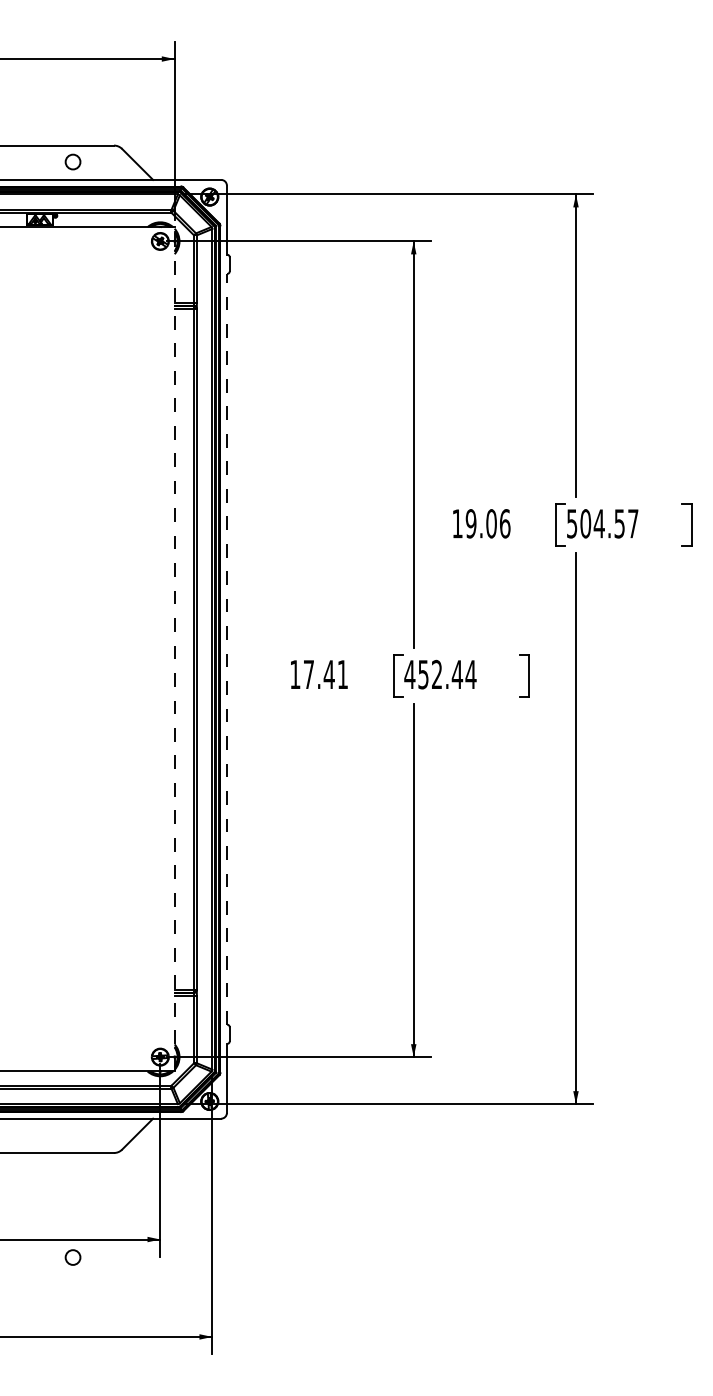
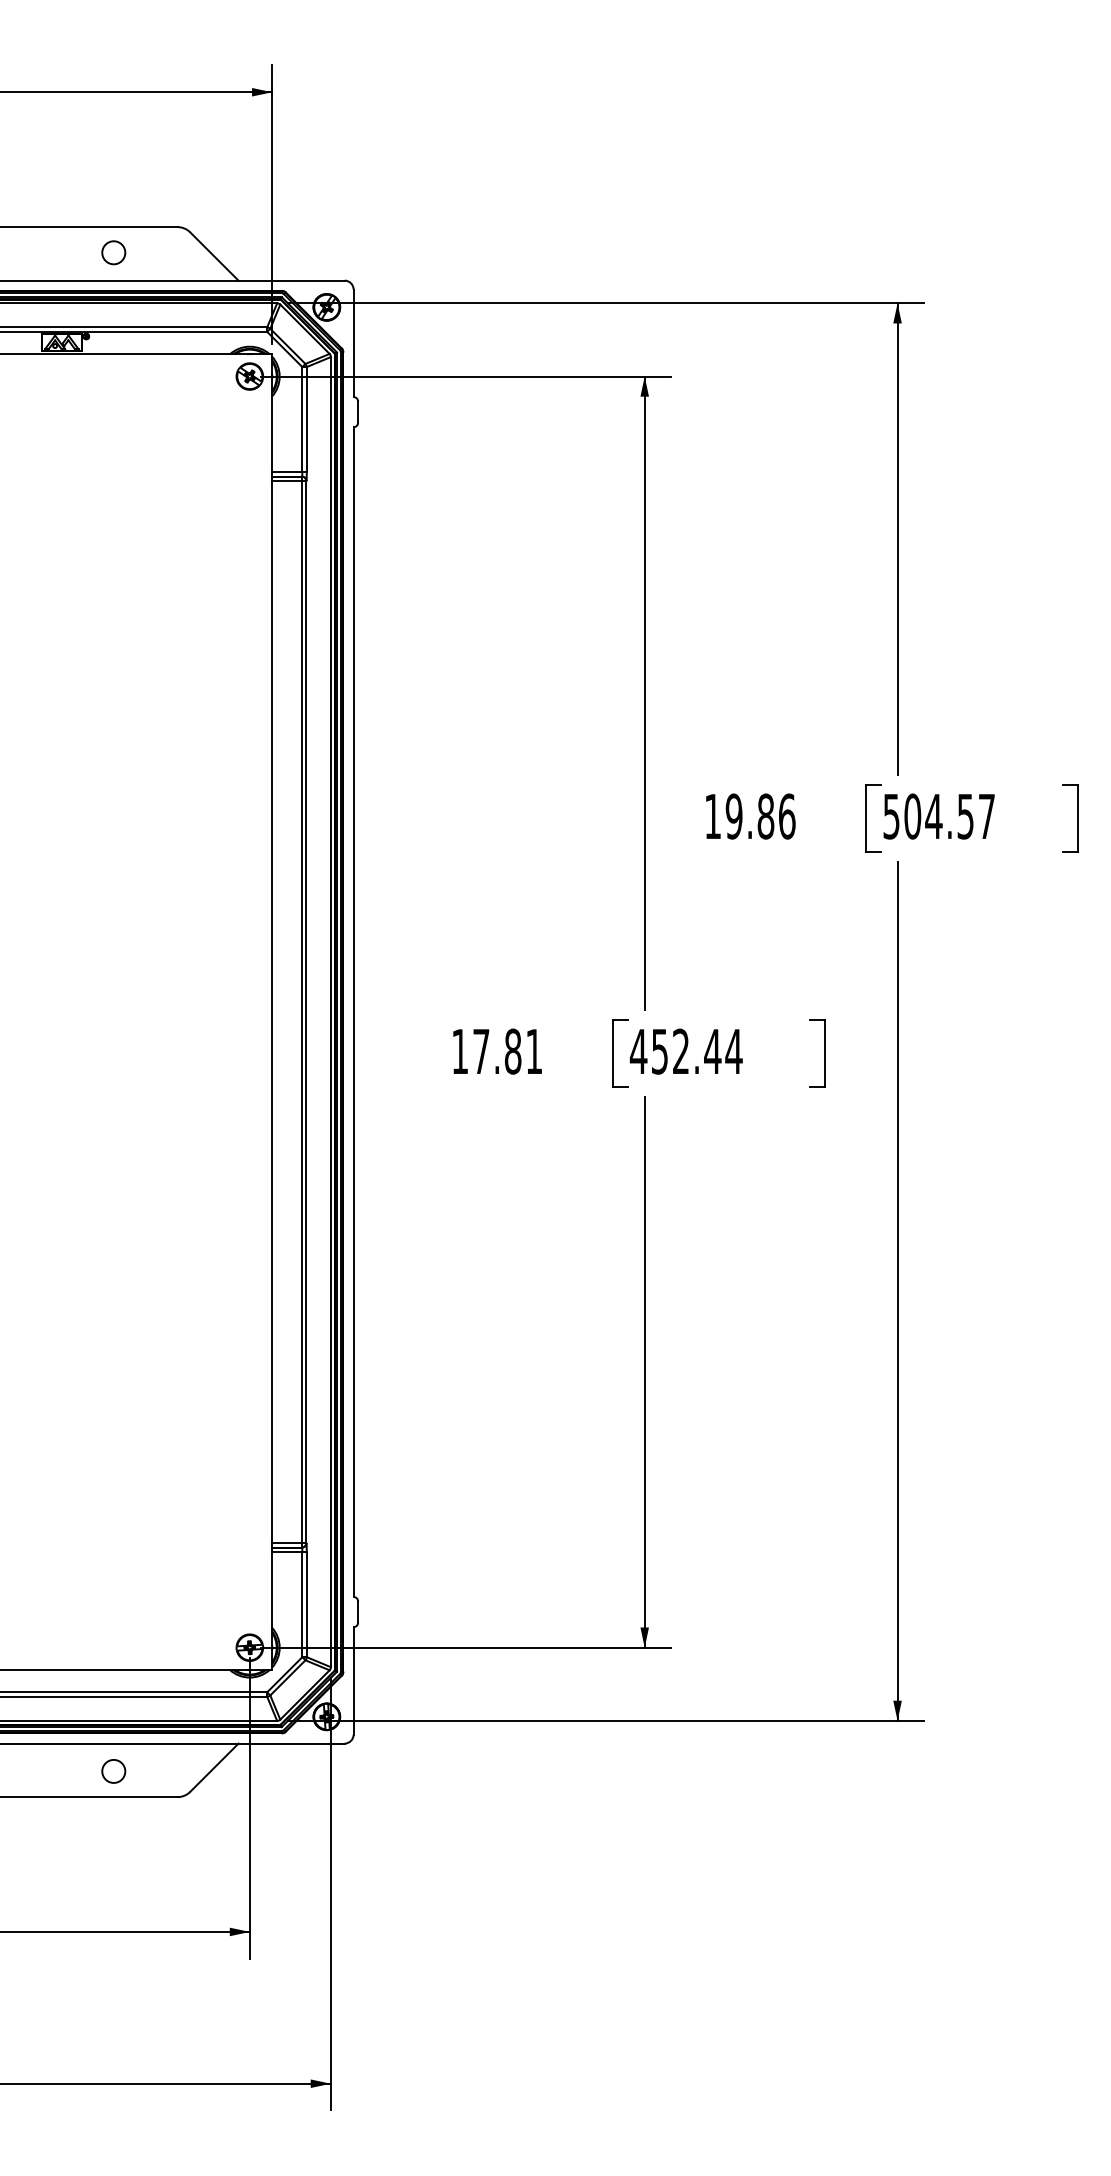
text: (491, 523) -> (765, 816), 19.06 -> 19.86
line: (174, 648) -> (271, 1010), dashed -> solid
line: (226, 648) -> (352, 1010), dashed -> solid
text: (328, 674) -> (511, 1051), 17.41 -> 17.81
circle: (72, 1257) -> (112, 1771), moved

